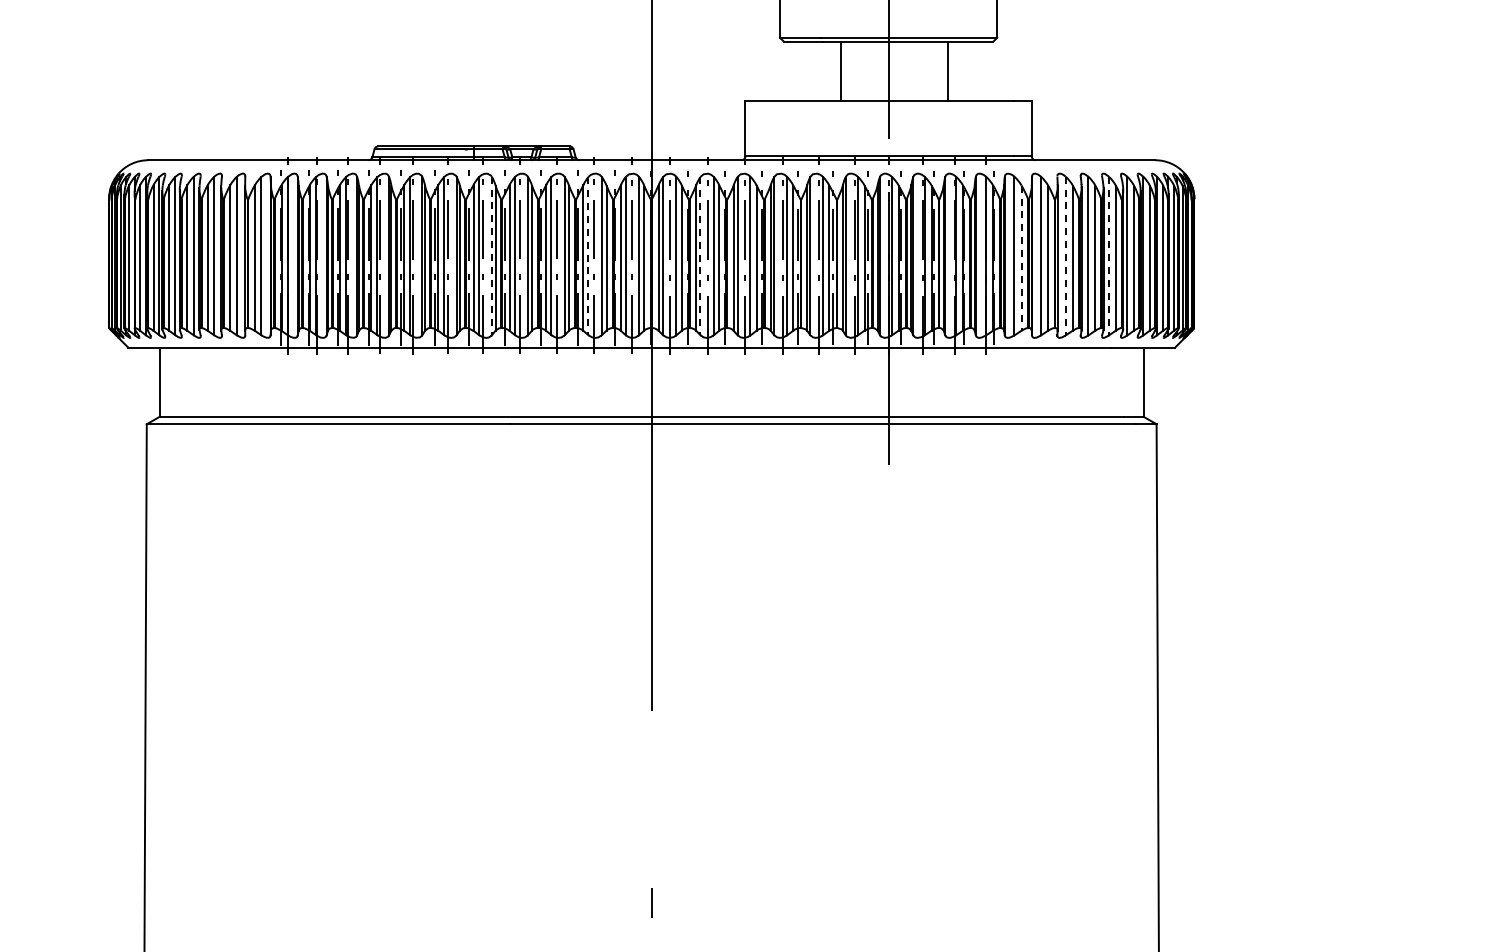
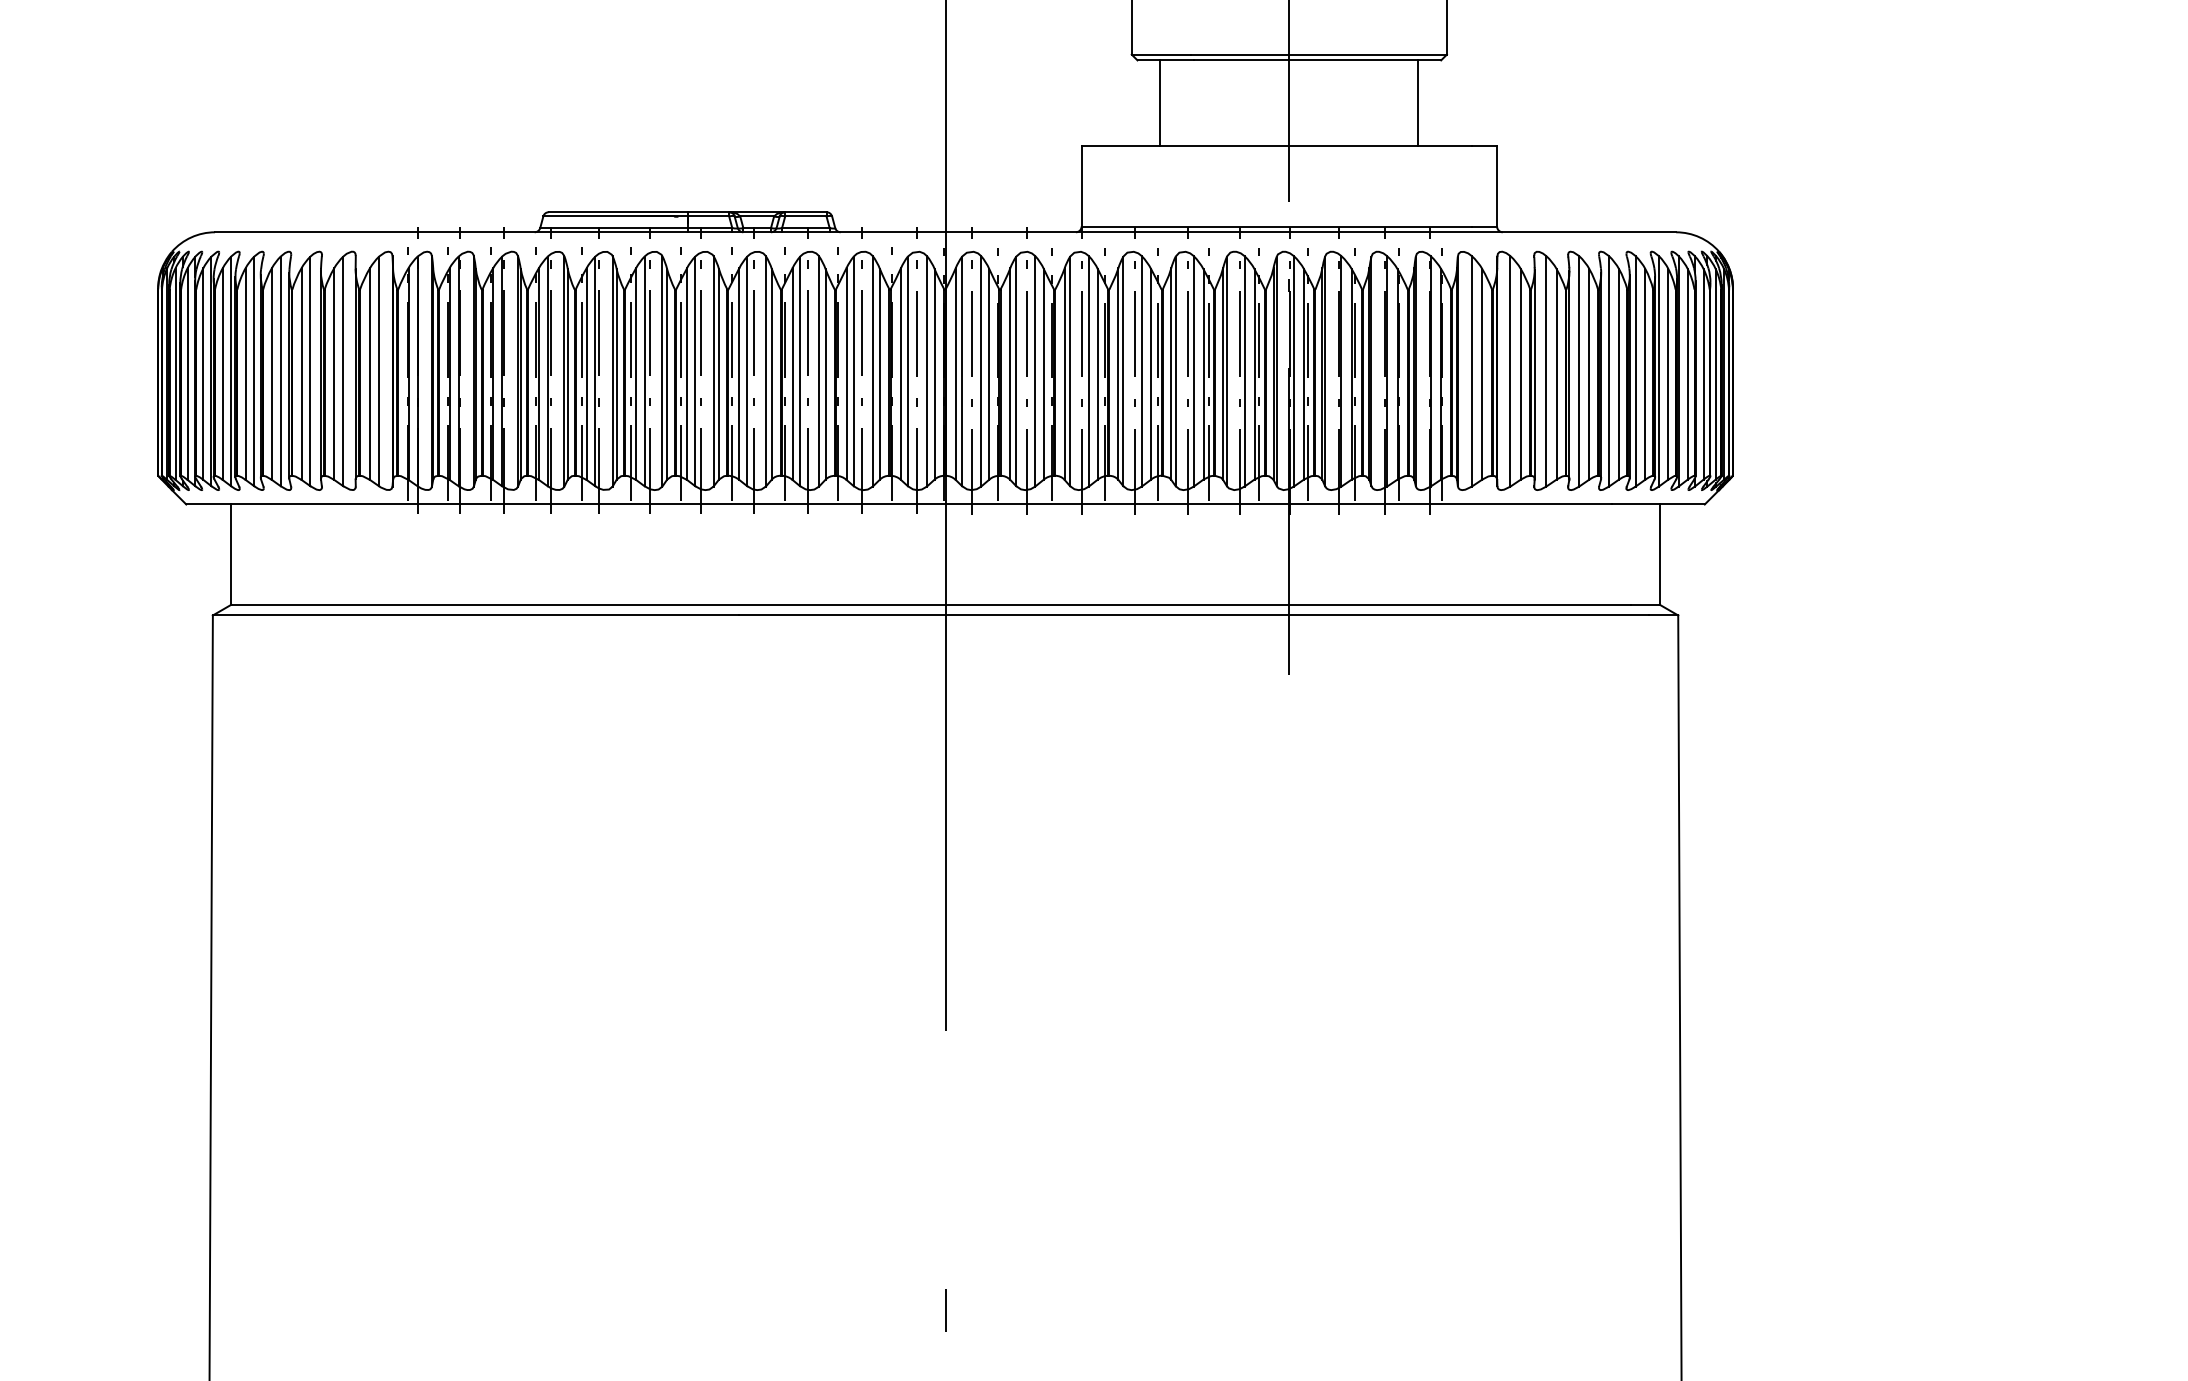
line: (840, 71) -> (1160, 103), moved
line: (947, 71) -> (1418, 103), moved
line: (491, 256) -> (713, 371), dashed -> solid
line: (588, 256) -> (853, 371), dashed -> solid
line: (700, 256) -> (1016, 371), dashed -> solid
line: (1065, 256) -> (1546, 371), dashed -> solid
line: (1108, 256) -> (1608, 371), dashed -> solid
line: (1021, 258) -> (1482, 374), dashed -> solid

